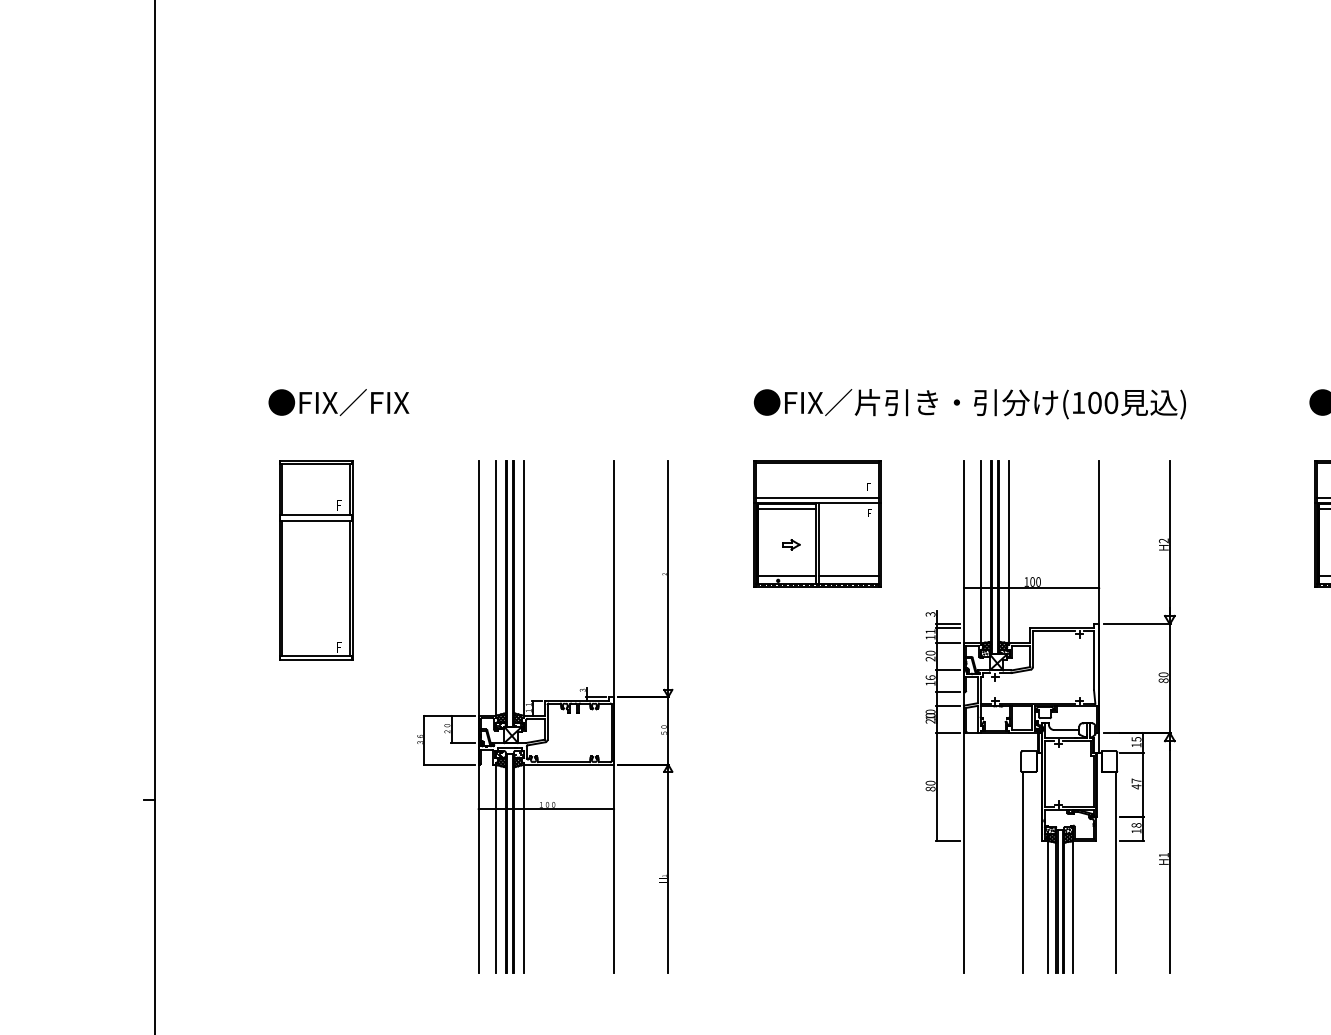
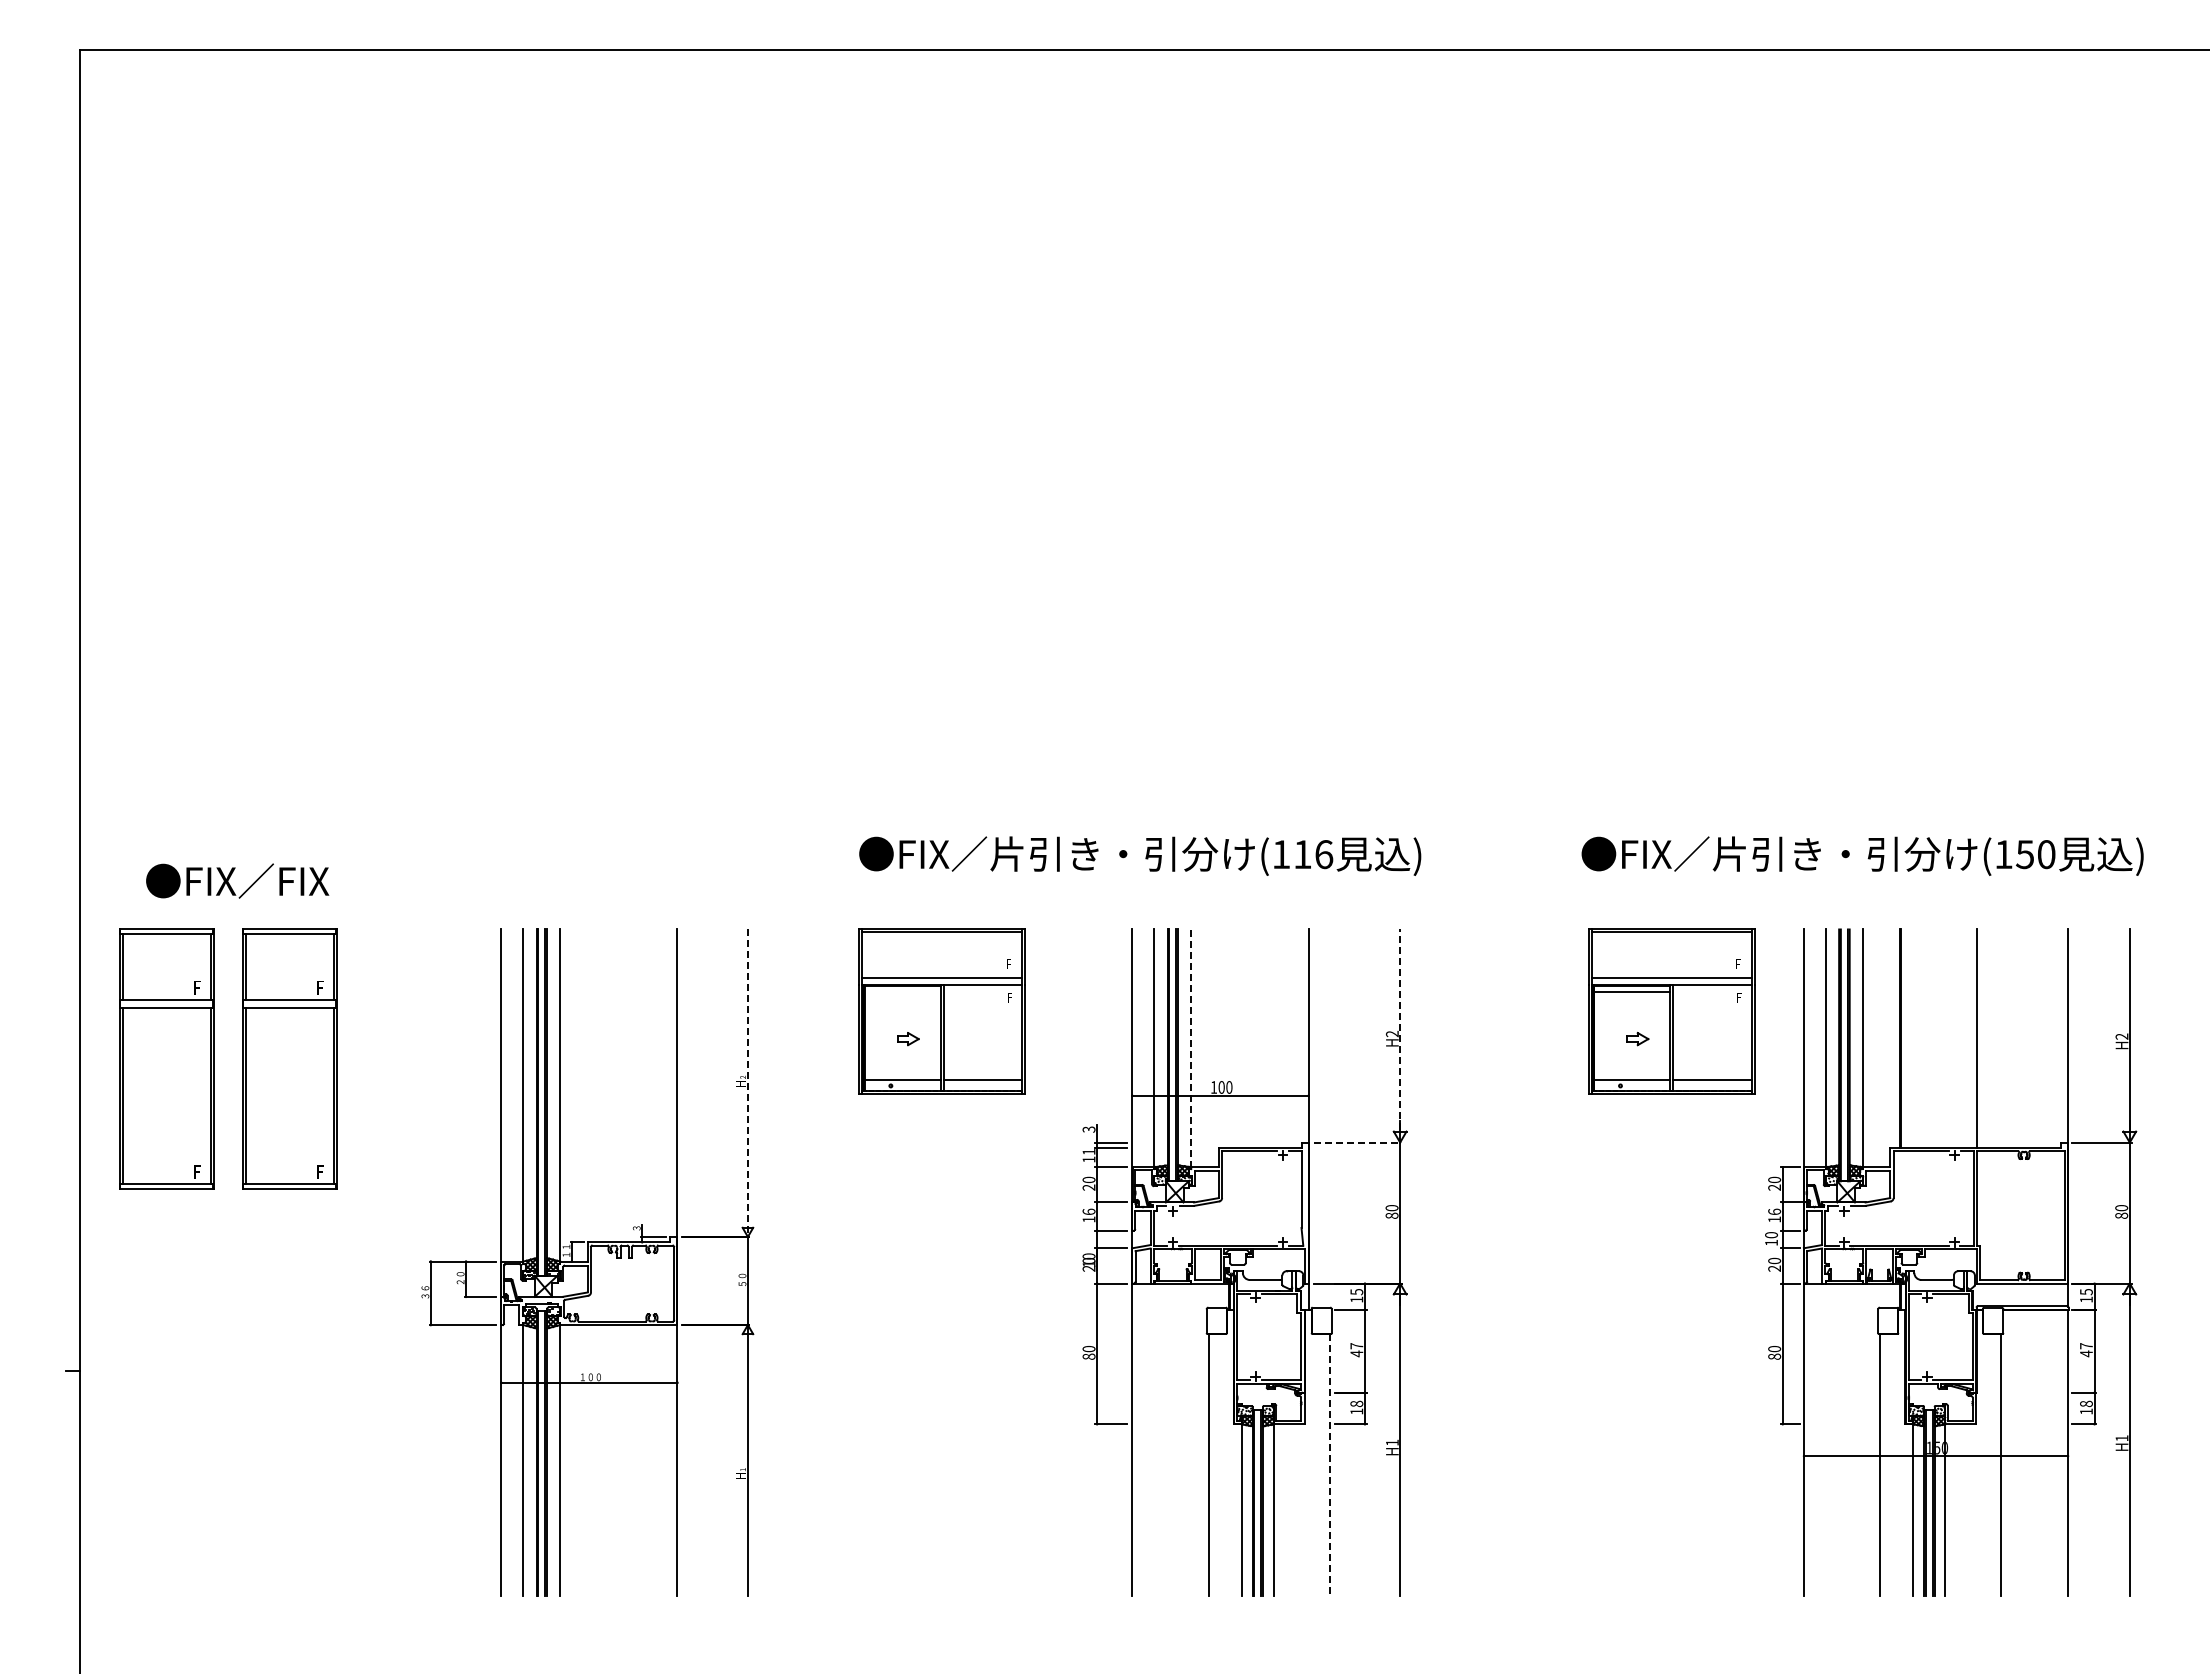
text: (338, 402) -> (237, 880), moved
text: (1103, 402) -> (1313, 854), (100 -> (116
line: (787, 508) -> (902, 992), removed
line: (1170, 537) -> (1400, 1029), solid -> dashed
line: (1009, 552) -> (1191, 1048), solid -> dashed
part: (221, 559) -> (166, 1058), added
line: (667, 578) -> (747, 1083), solid -> dashed
line: (1137, 624) -> (1358, 1142), solid -> dashed
line: (1115, 871) -> (1329, 1464), solid -> dashed

